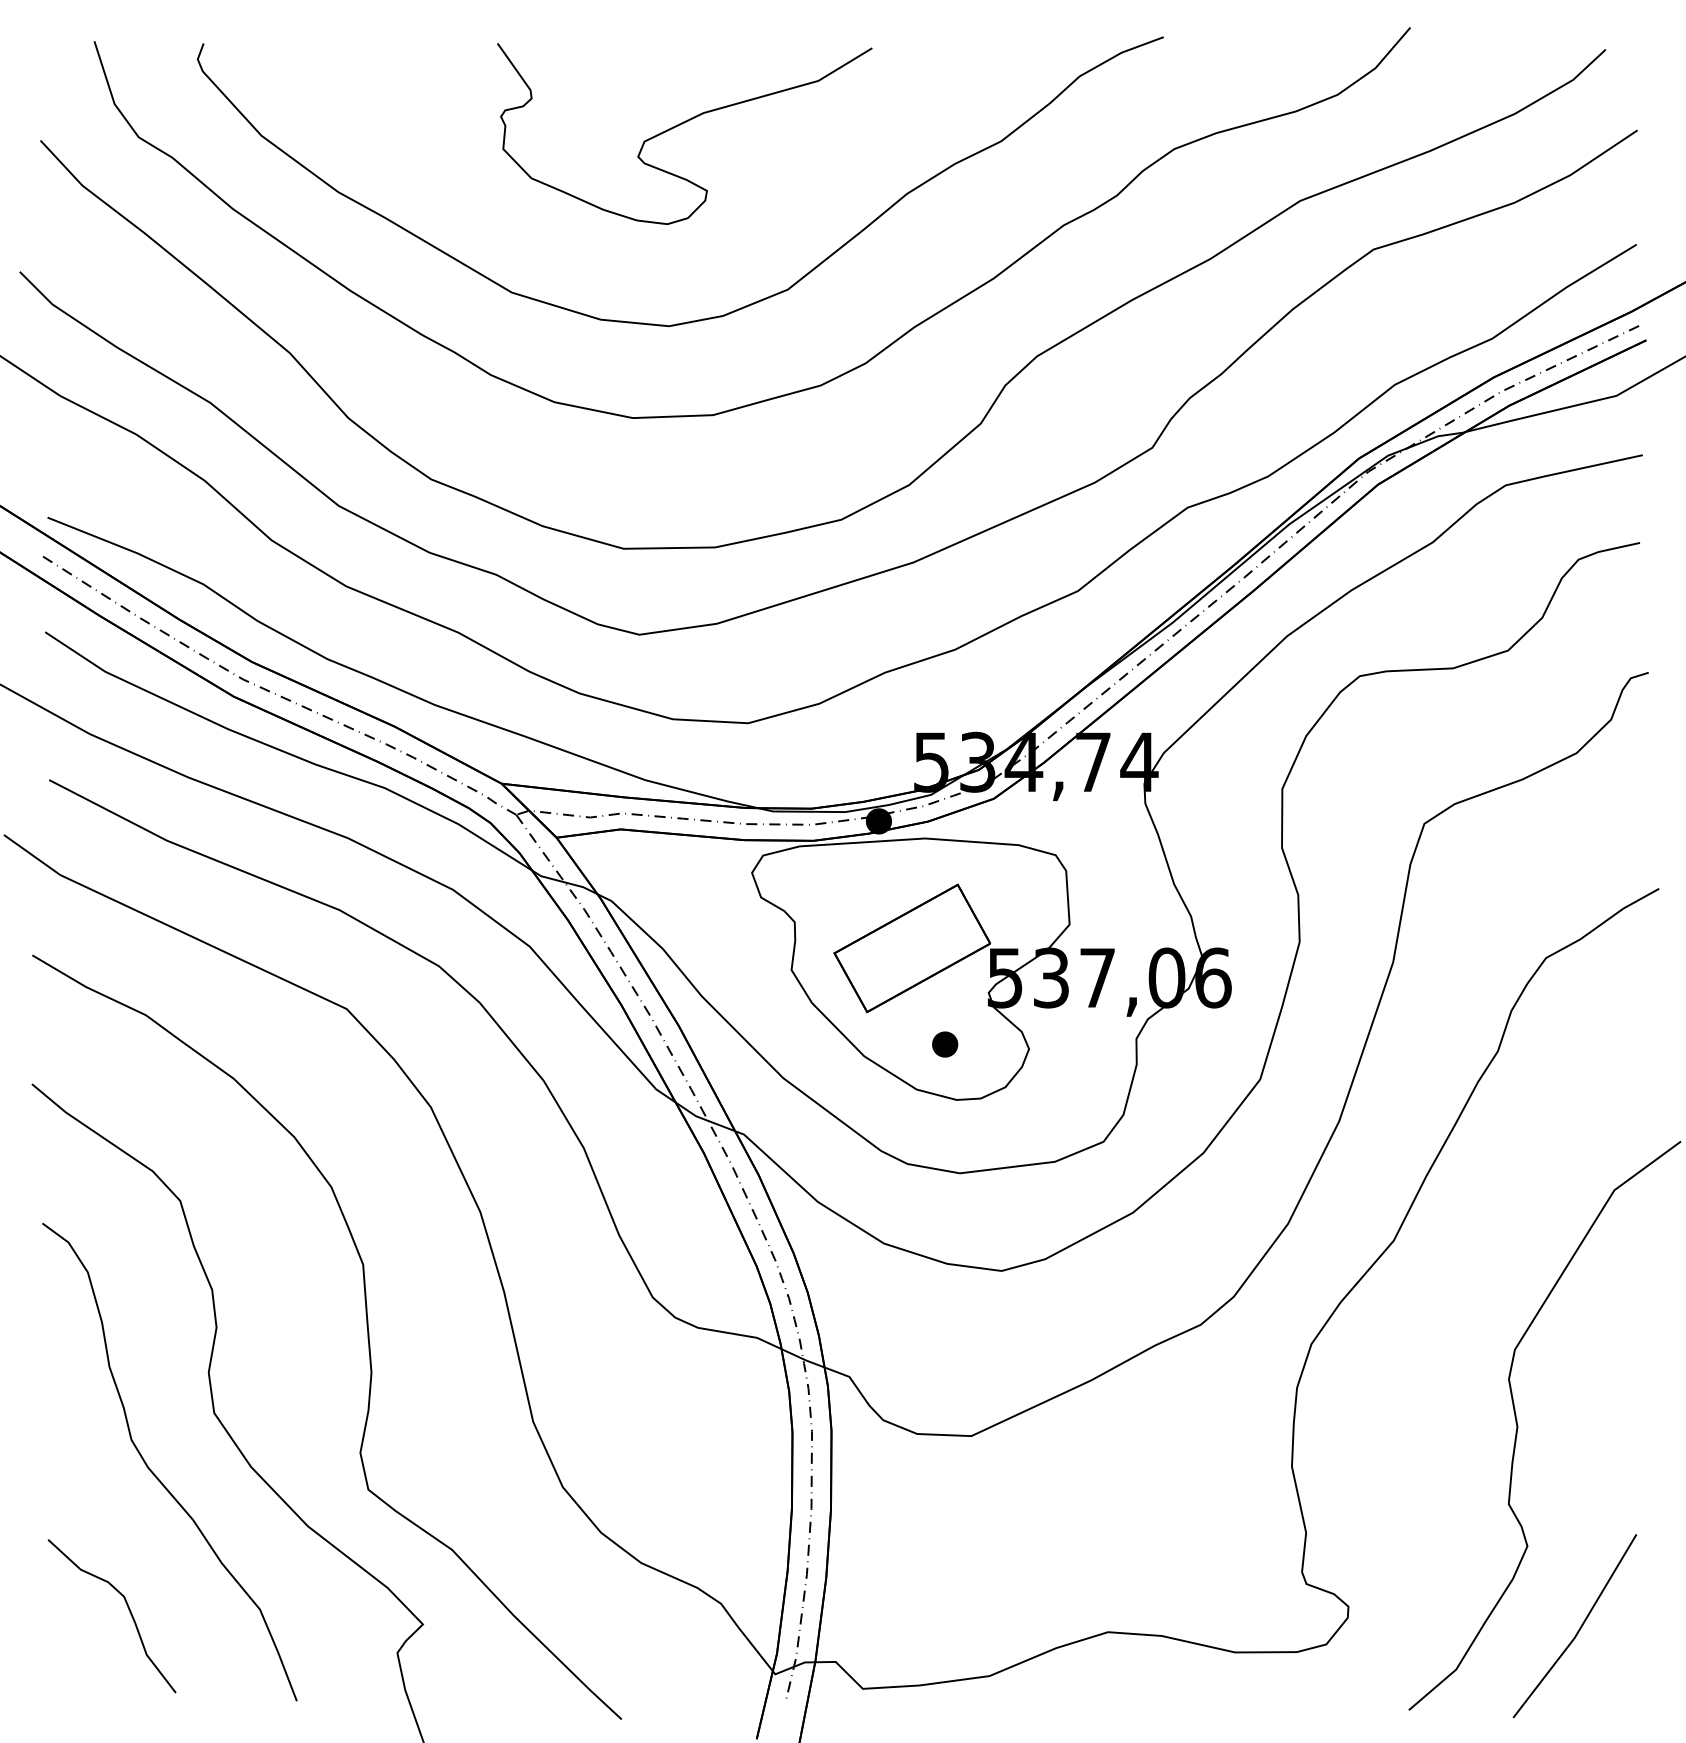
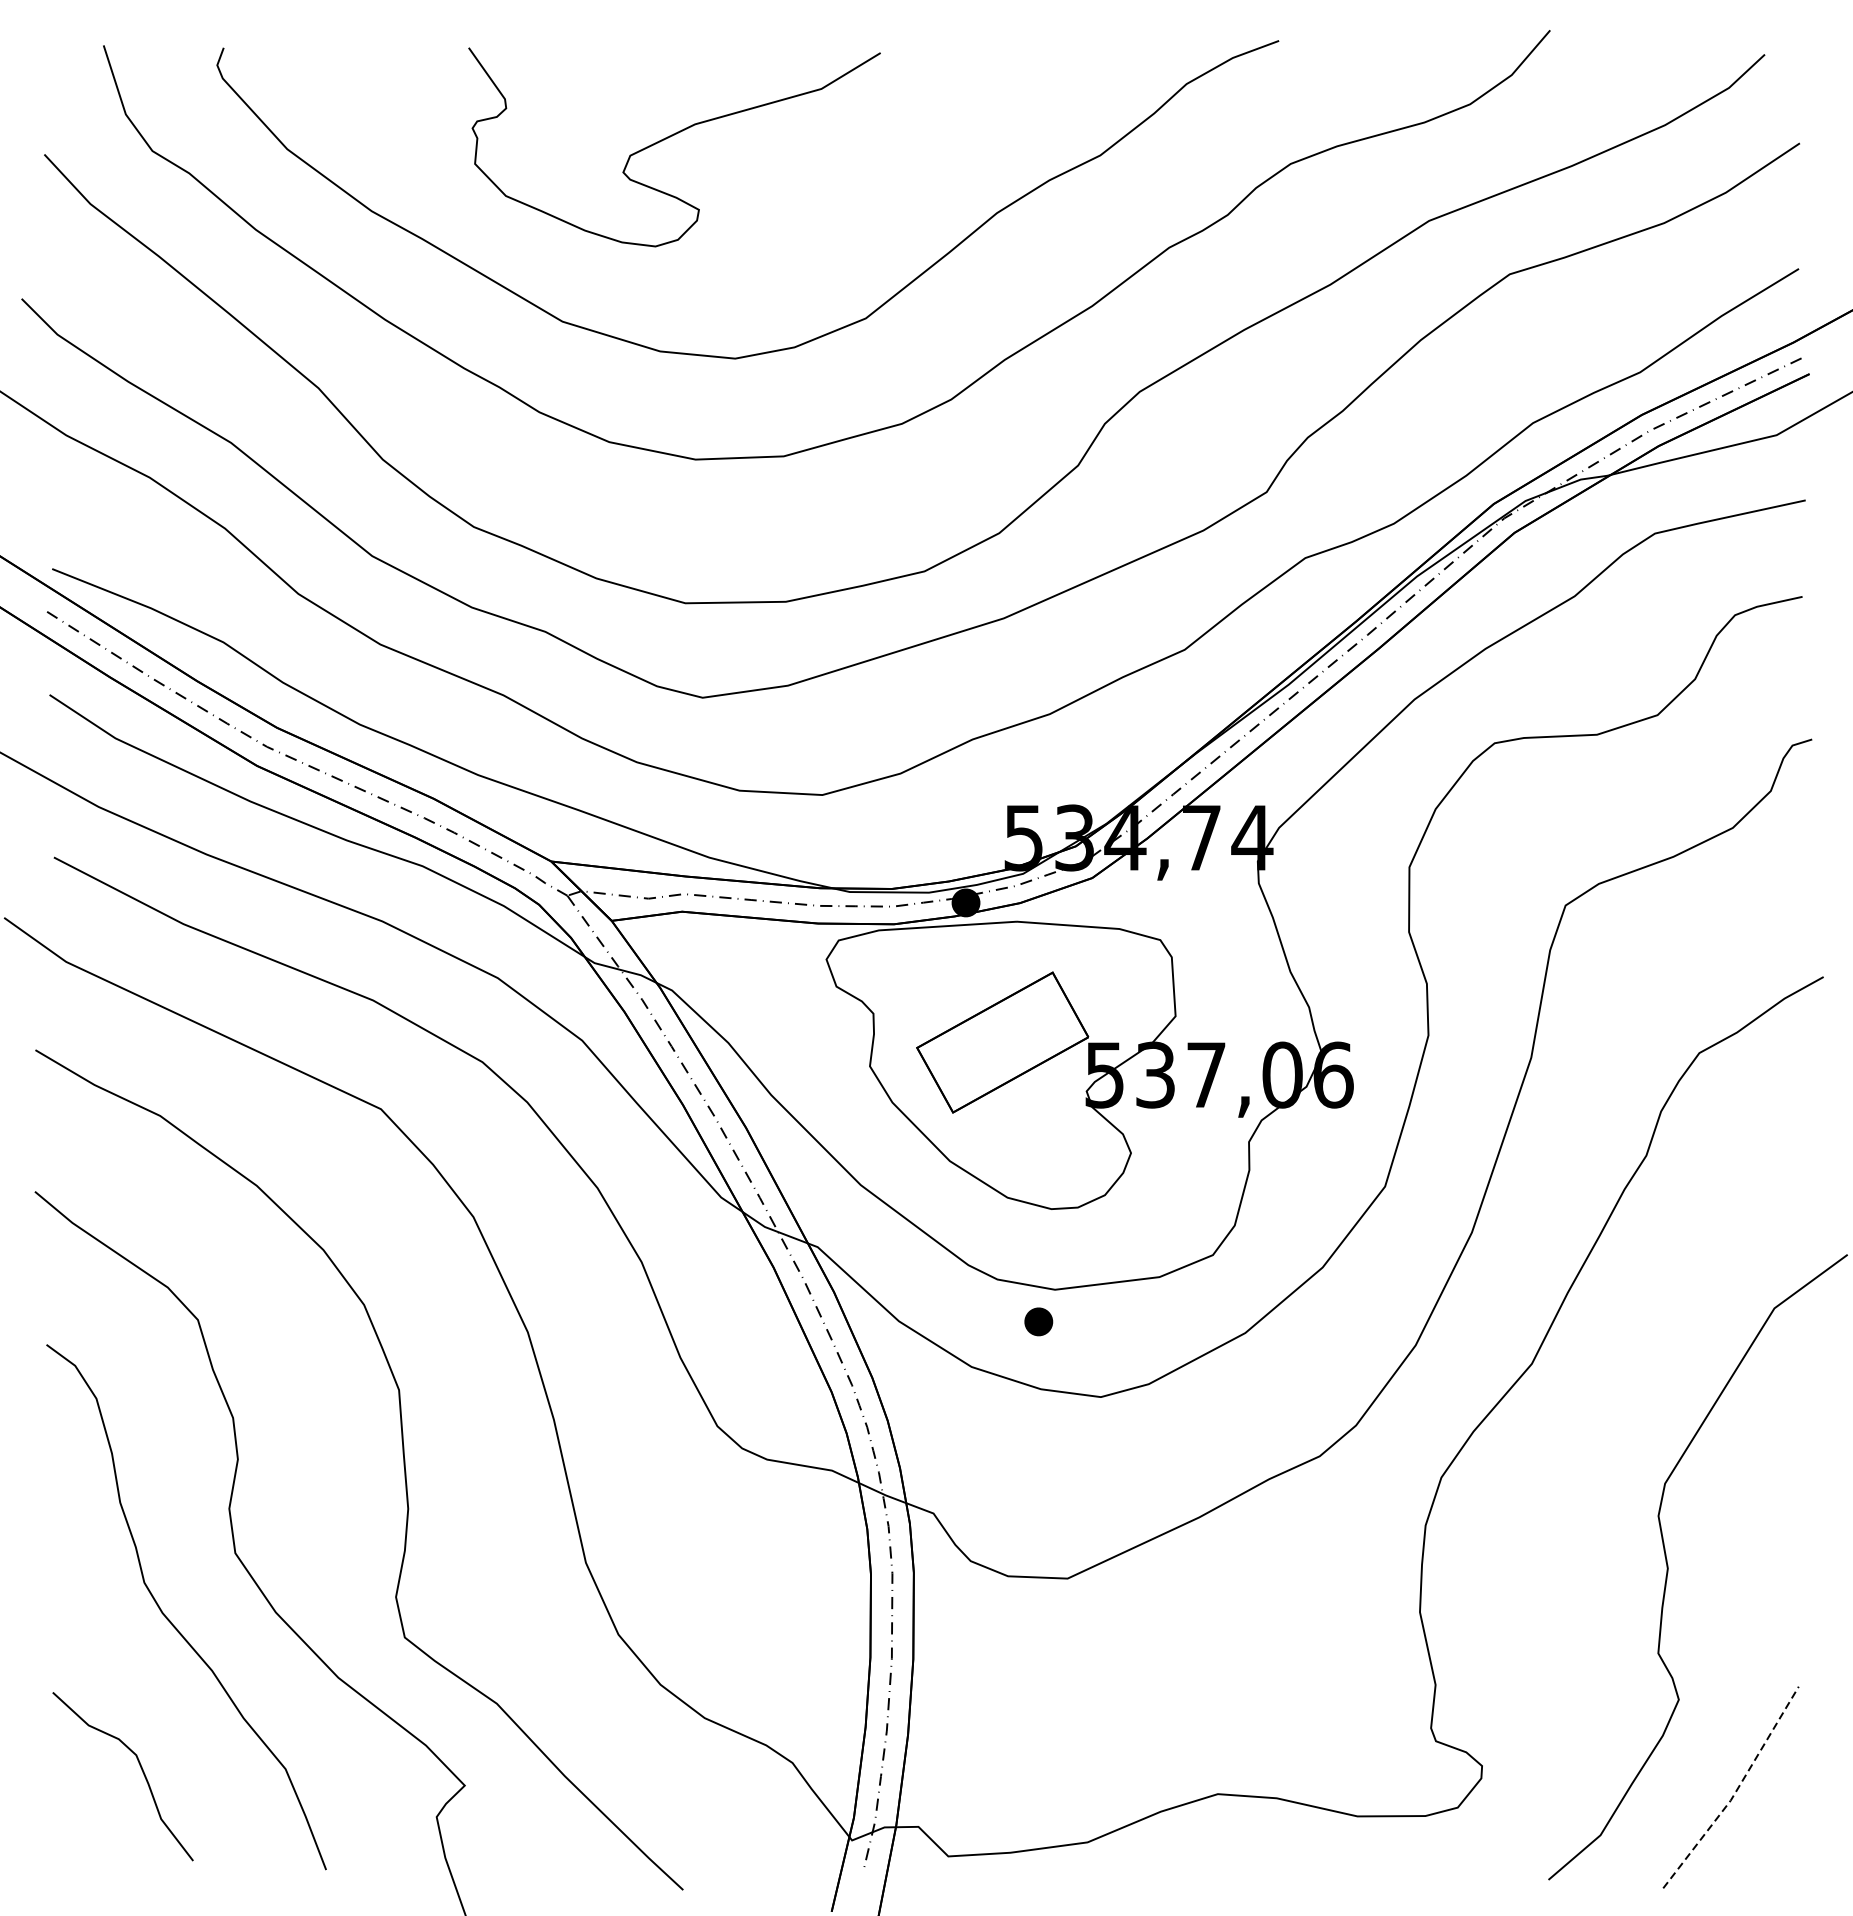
curve: (680, 125) -> (669, 137), moved
part: (945, 1044) -> (1039, 1321), moved
line: (1579, 1629) -> (1736, 1791), solid -> dashed

